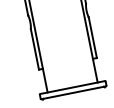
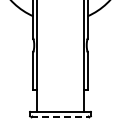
line: (73, 92) -> (60, 116), solid -> dashed

